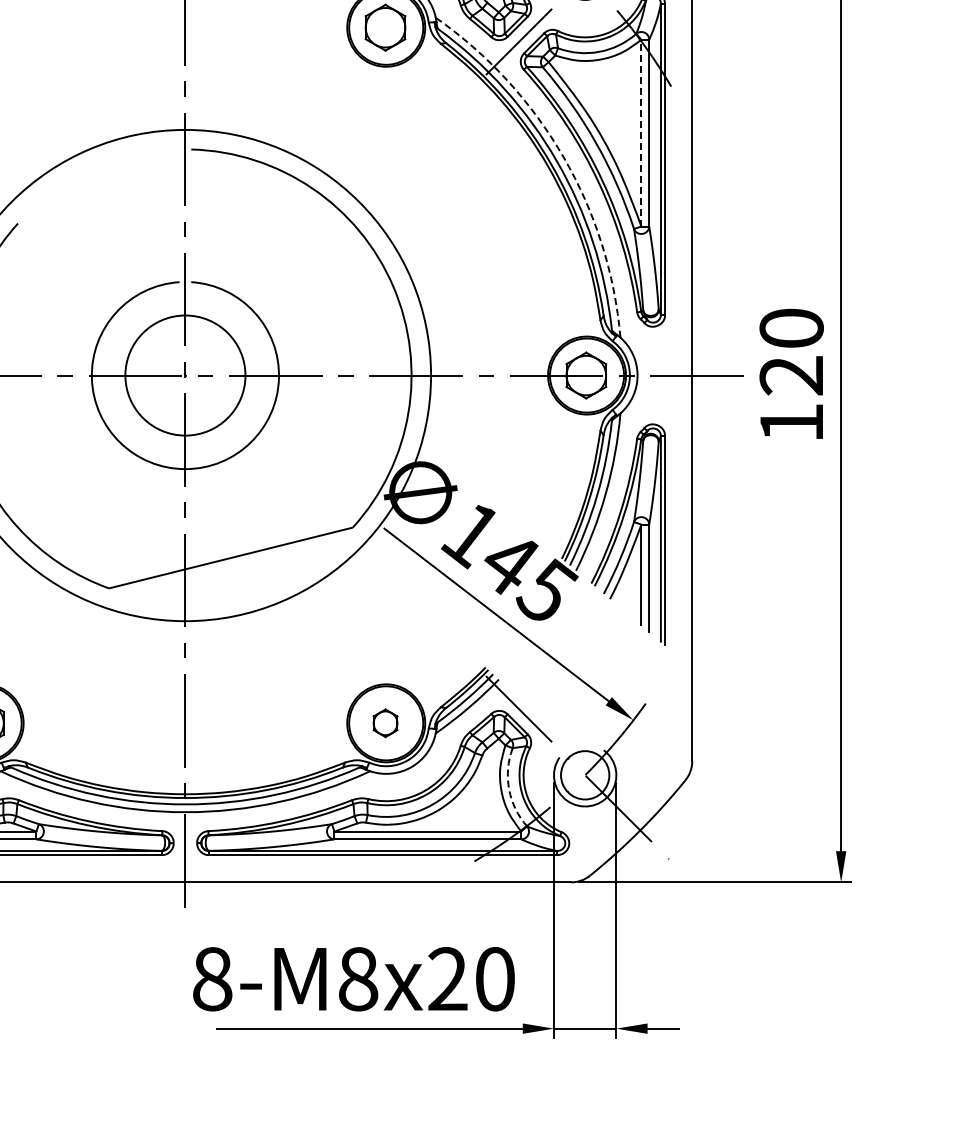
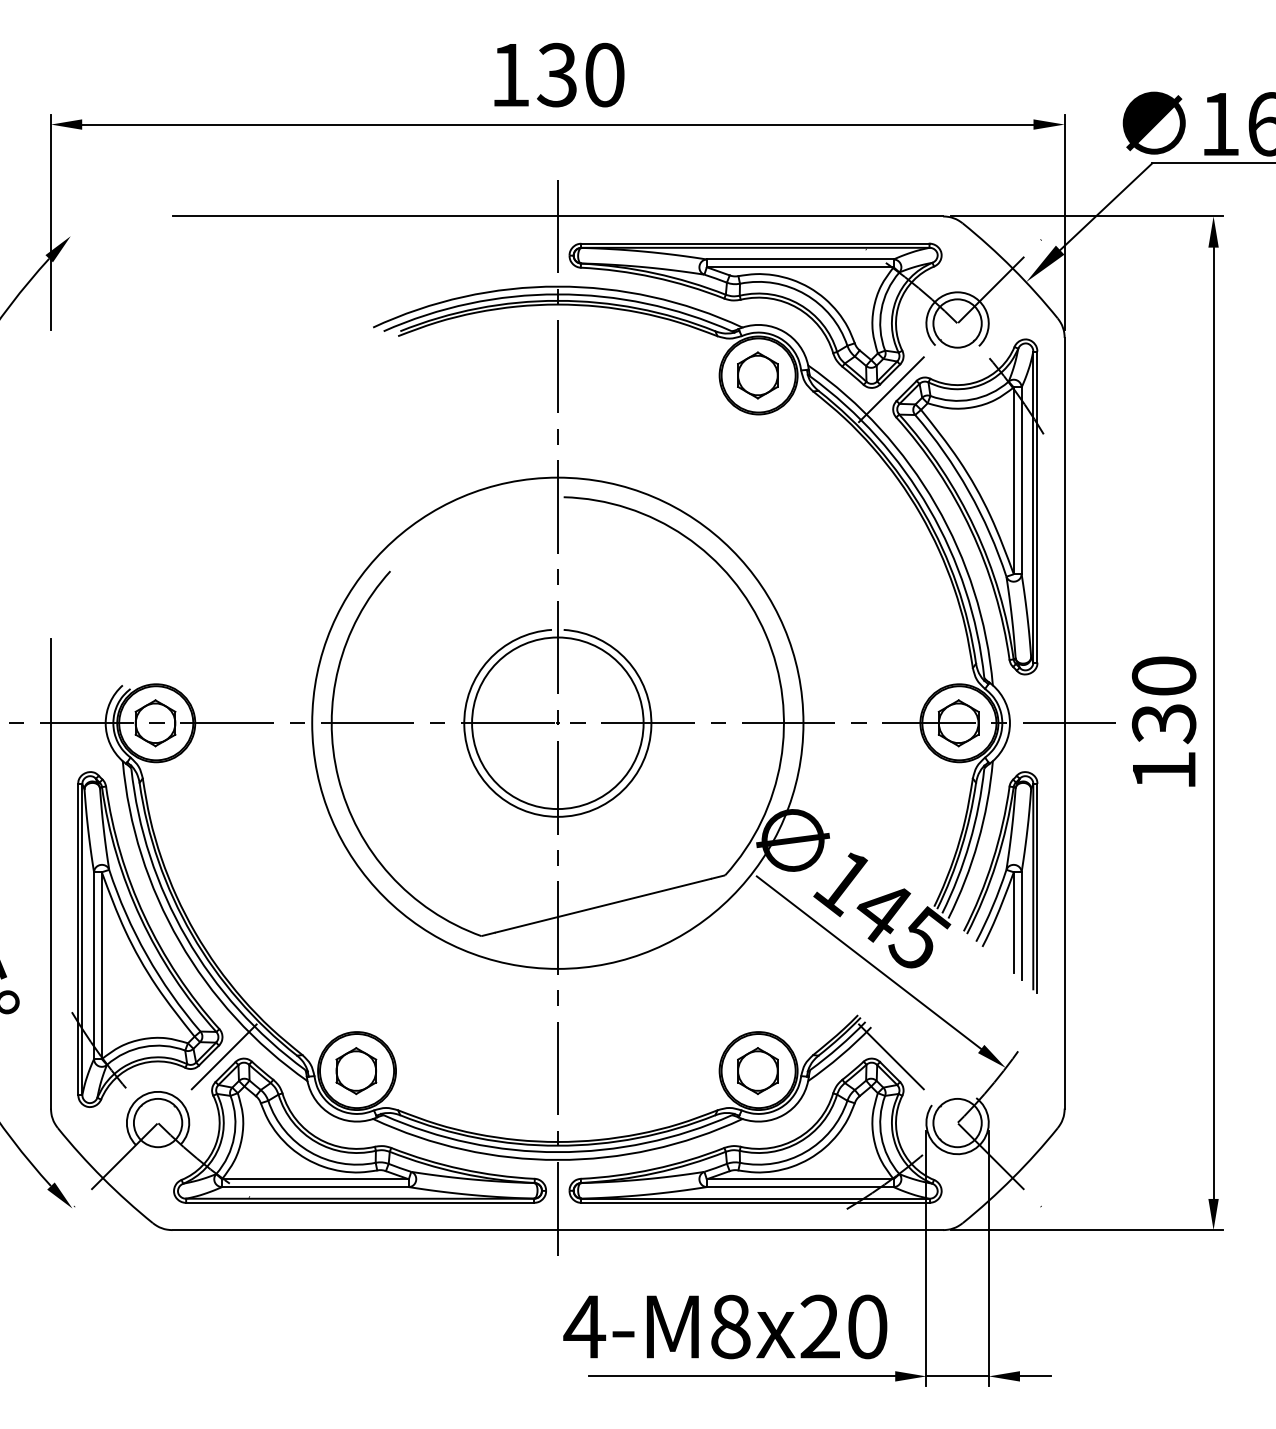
line: (641, 132) -> (1013, 480), dashed -> solid
arc: (564, 156) -> (936, 504), dashed -> solid
circle: (185, 375) -> (557, 723), size x1.43
text: (792, 376) -> (1164, 724), 120 -> 130
part: (385, 722) -> (757, 1070), size x1.67
arc: (509, 789) -> (881, 1137), dashed -> solid
text: (212, 978) -> (584, 1326), 8-M8x20 -> 4-M8x20

